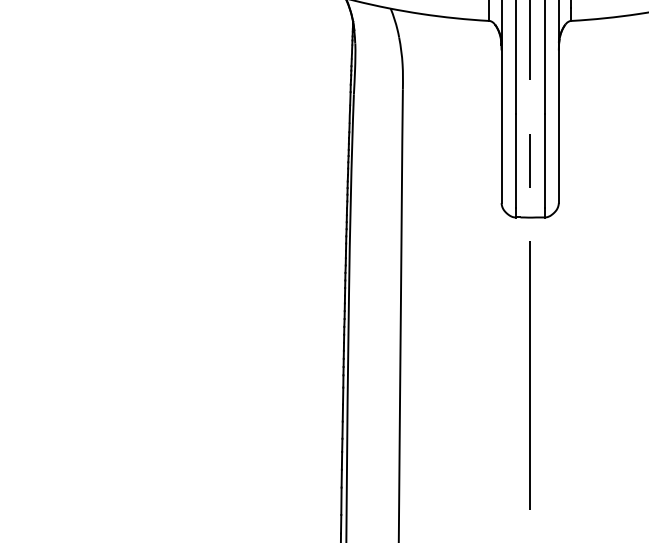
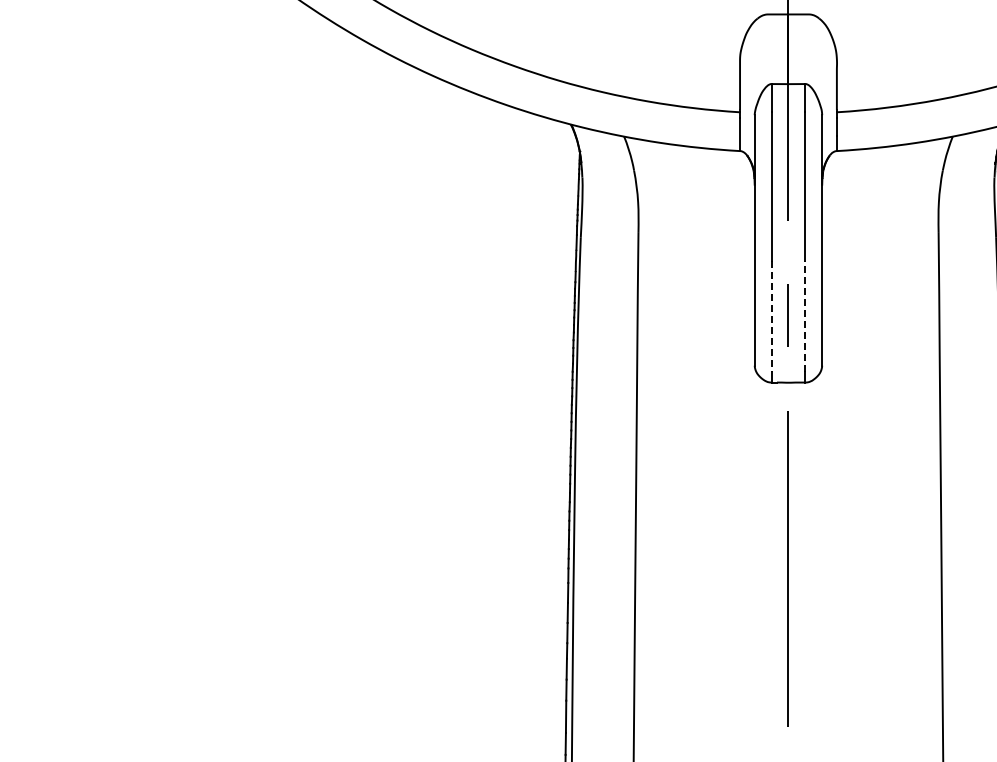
line: (515, 161) -> (771, 316), solid -> dashed
line: (544, 161) -> (805, 316), solid -> dashed

